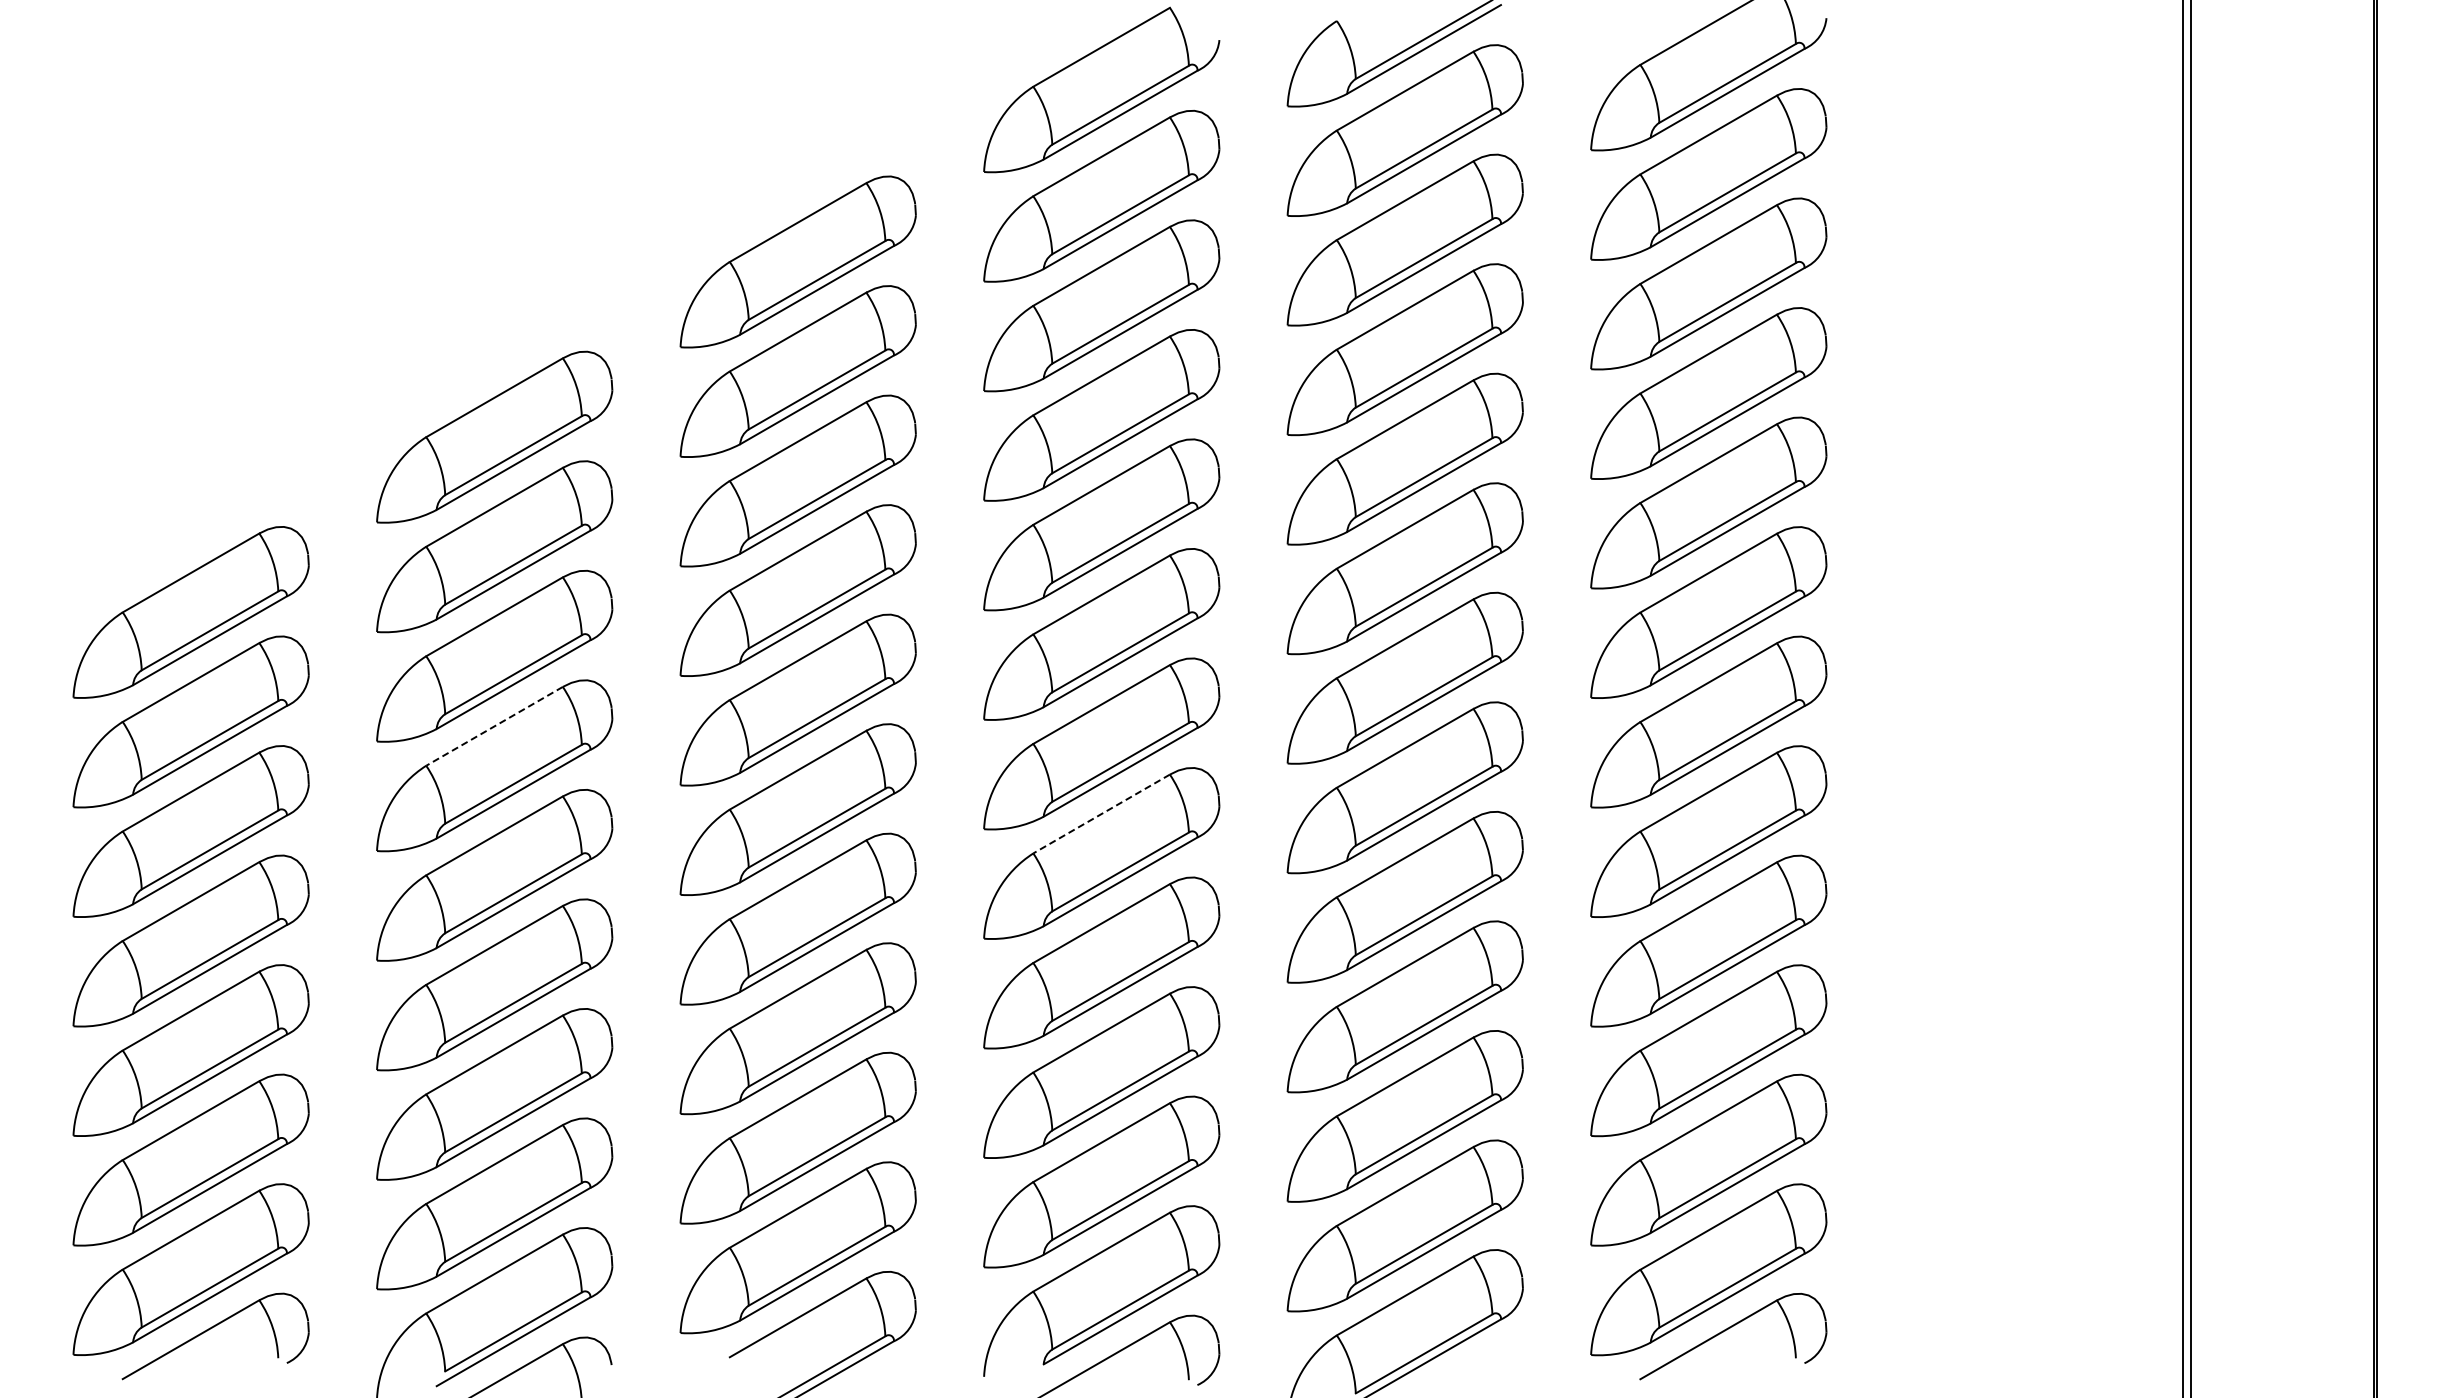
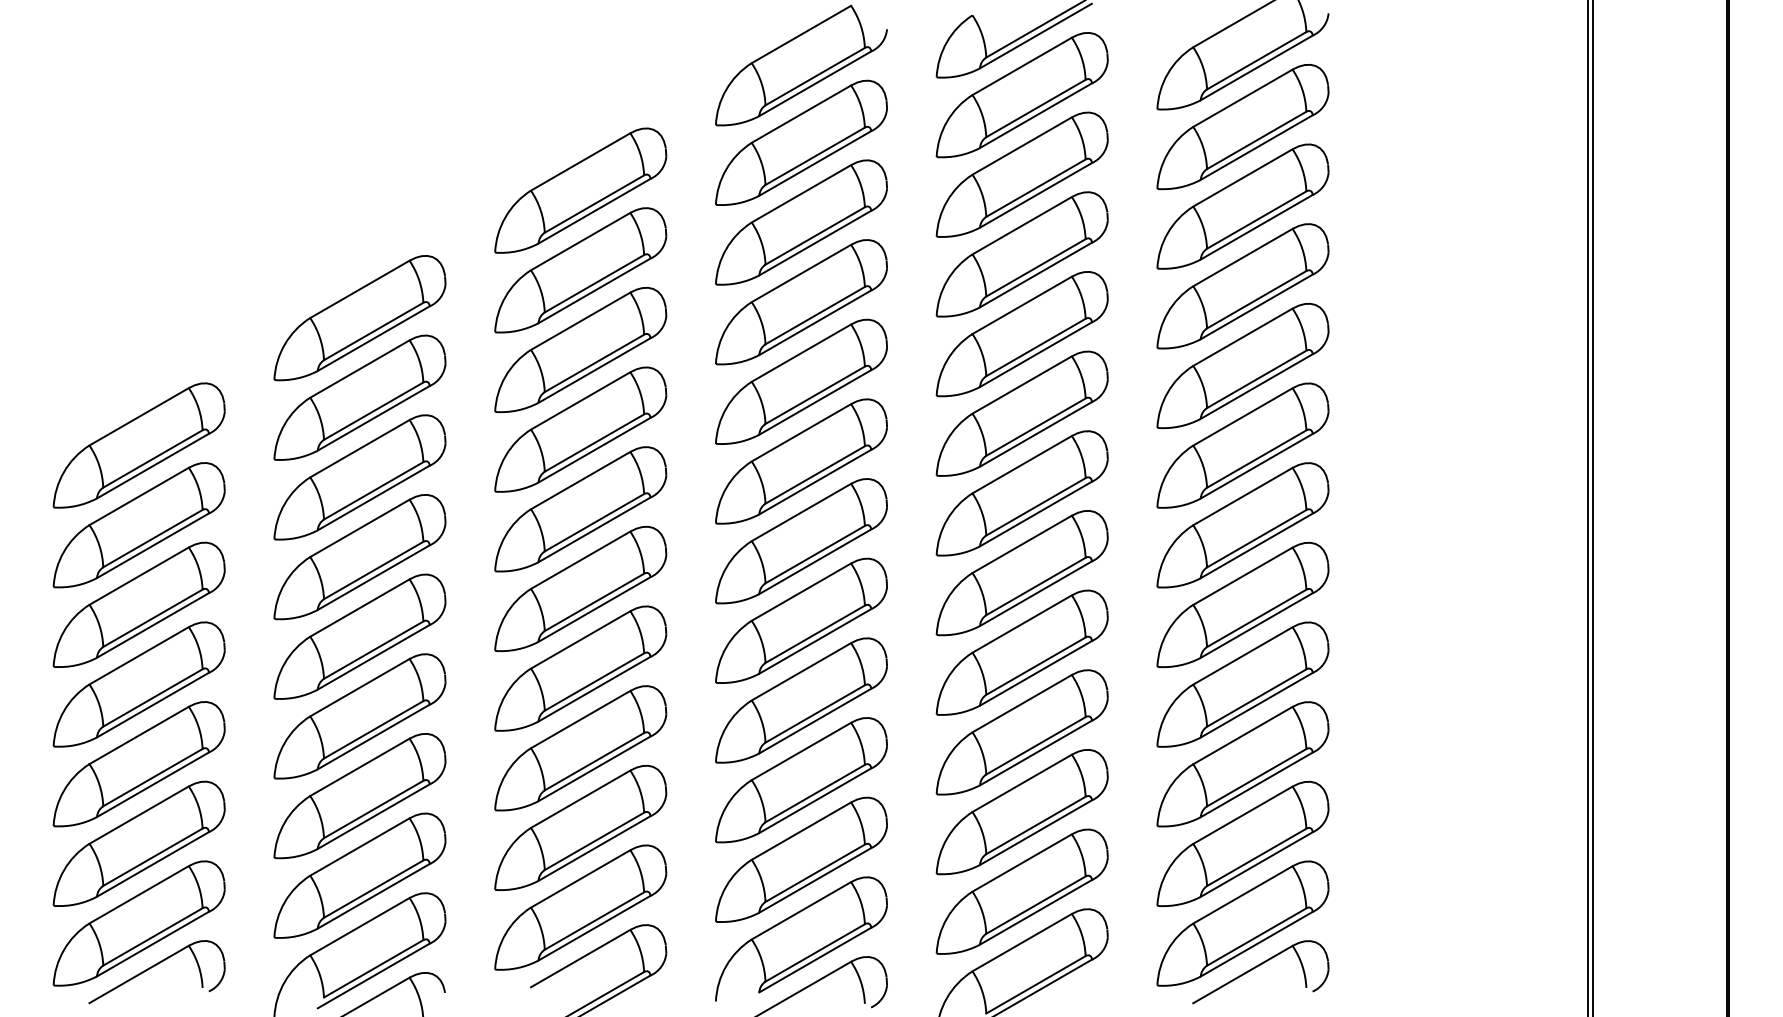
line: (494, 726) -> (359, 528), dashed -> solid
line: (1101, 814) -> (801, 592), dashed -> solid

